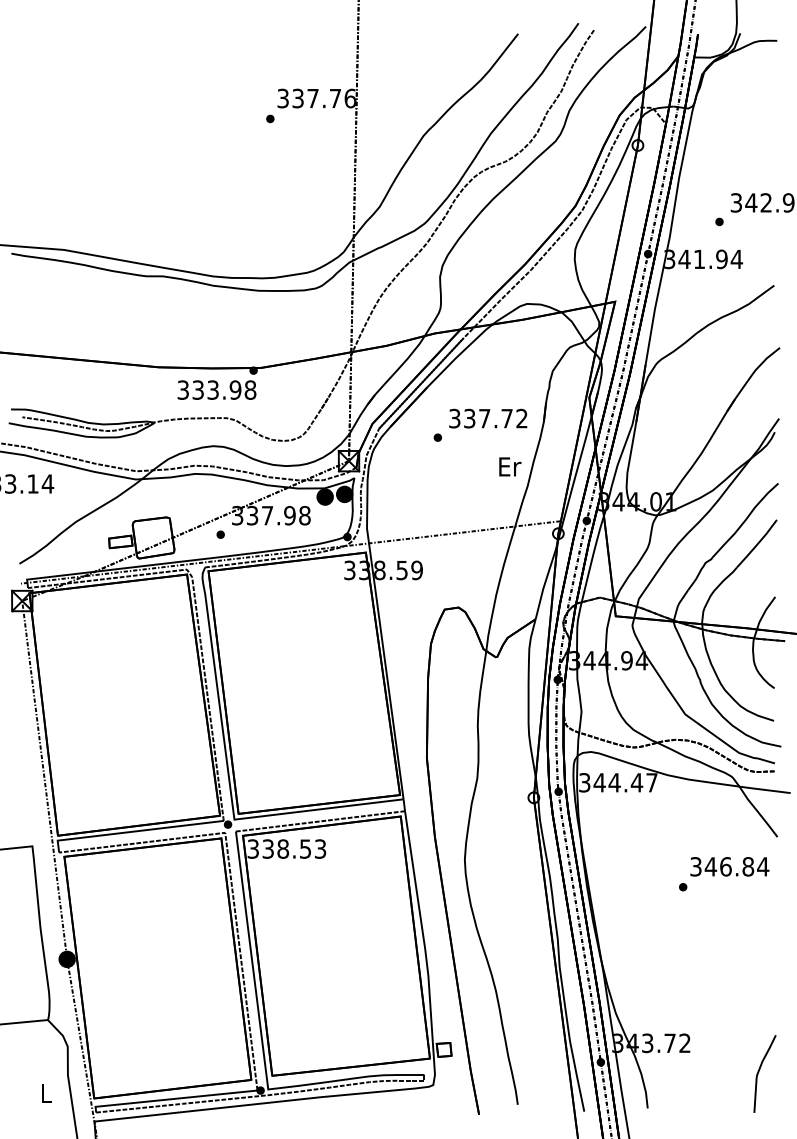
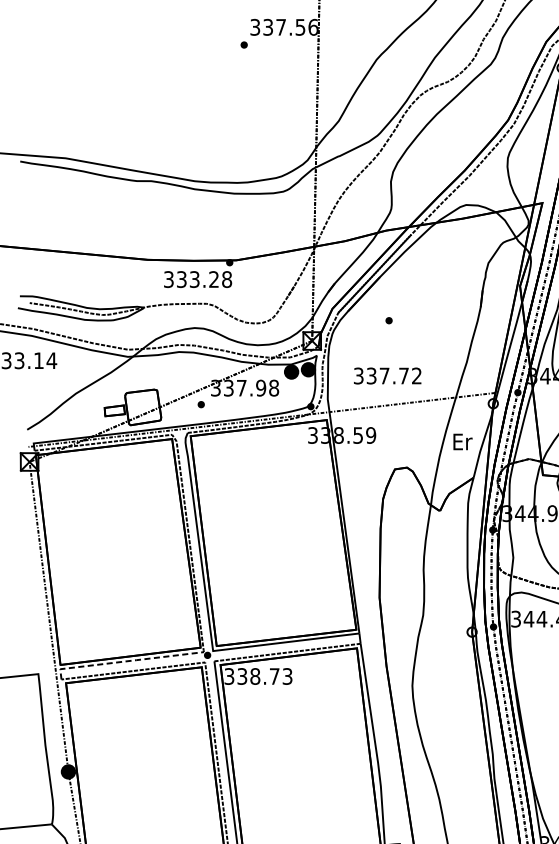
text: (334, 98) -> (299, 27), 337.76 -> 337.56
text: (235, 389) -> (214, 279), 333.98 -> 333.28
text: (488, 418) -> (387, 375), moved
text: (510, 466) -> (463, 441), moved
line: (135, 831) -> (127, 661), solid -> dashed
text: (305, 848) -> (274, 676), 338.53 -> 338.73

